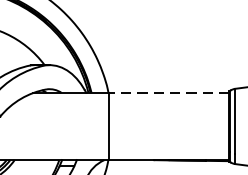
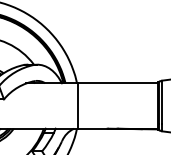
line: (168, 93) -> (117, 83), dashed -> solid

